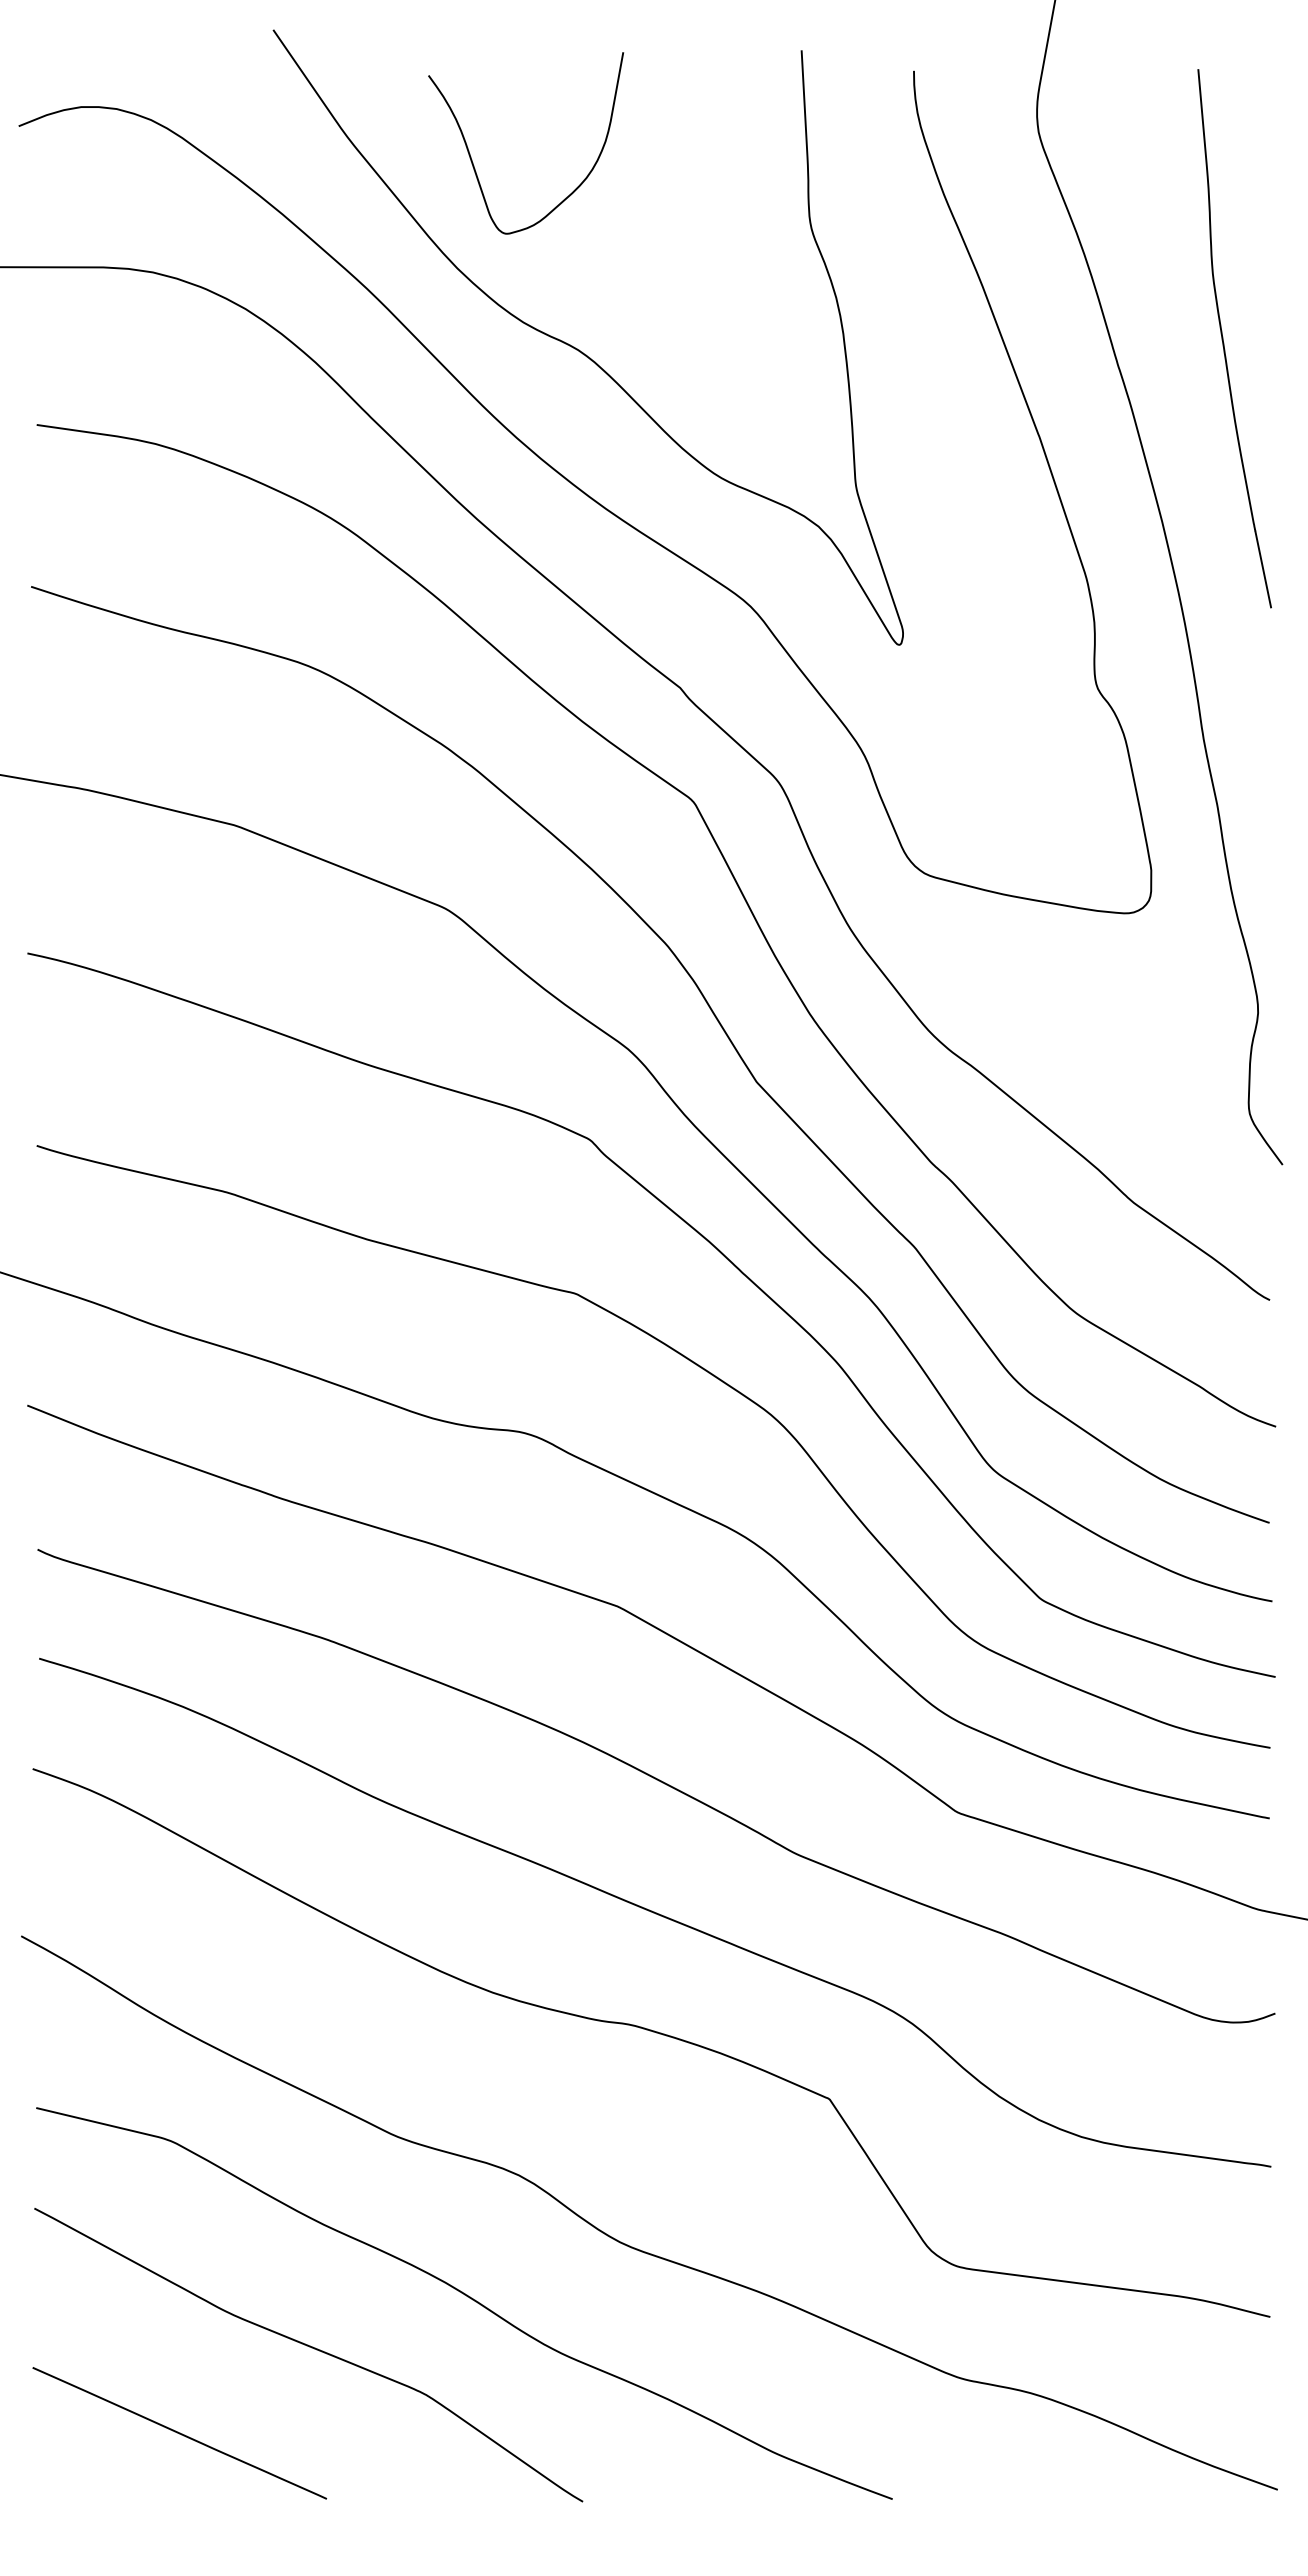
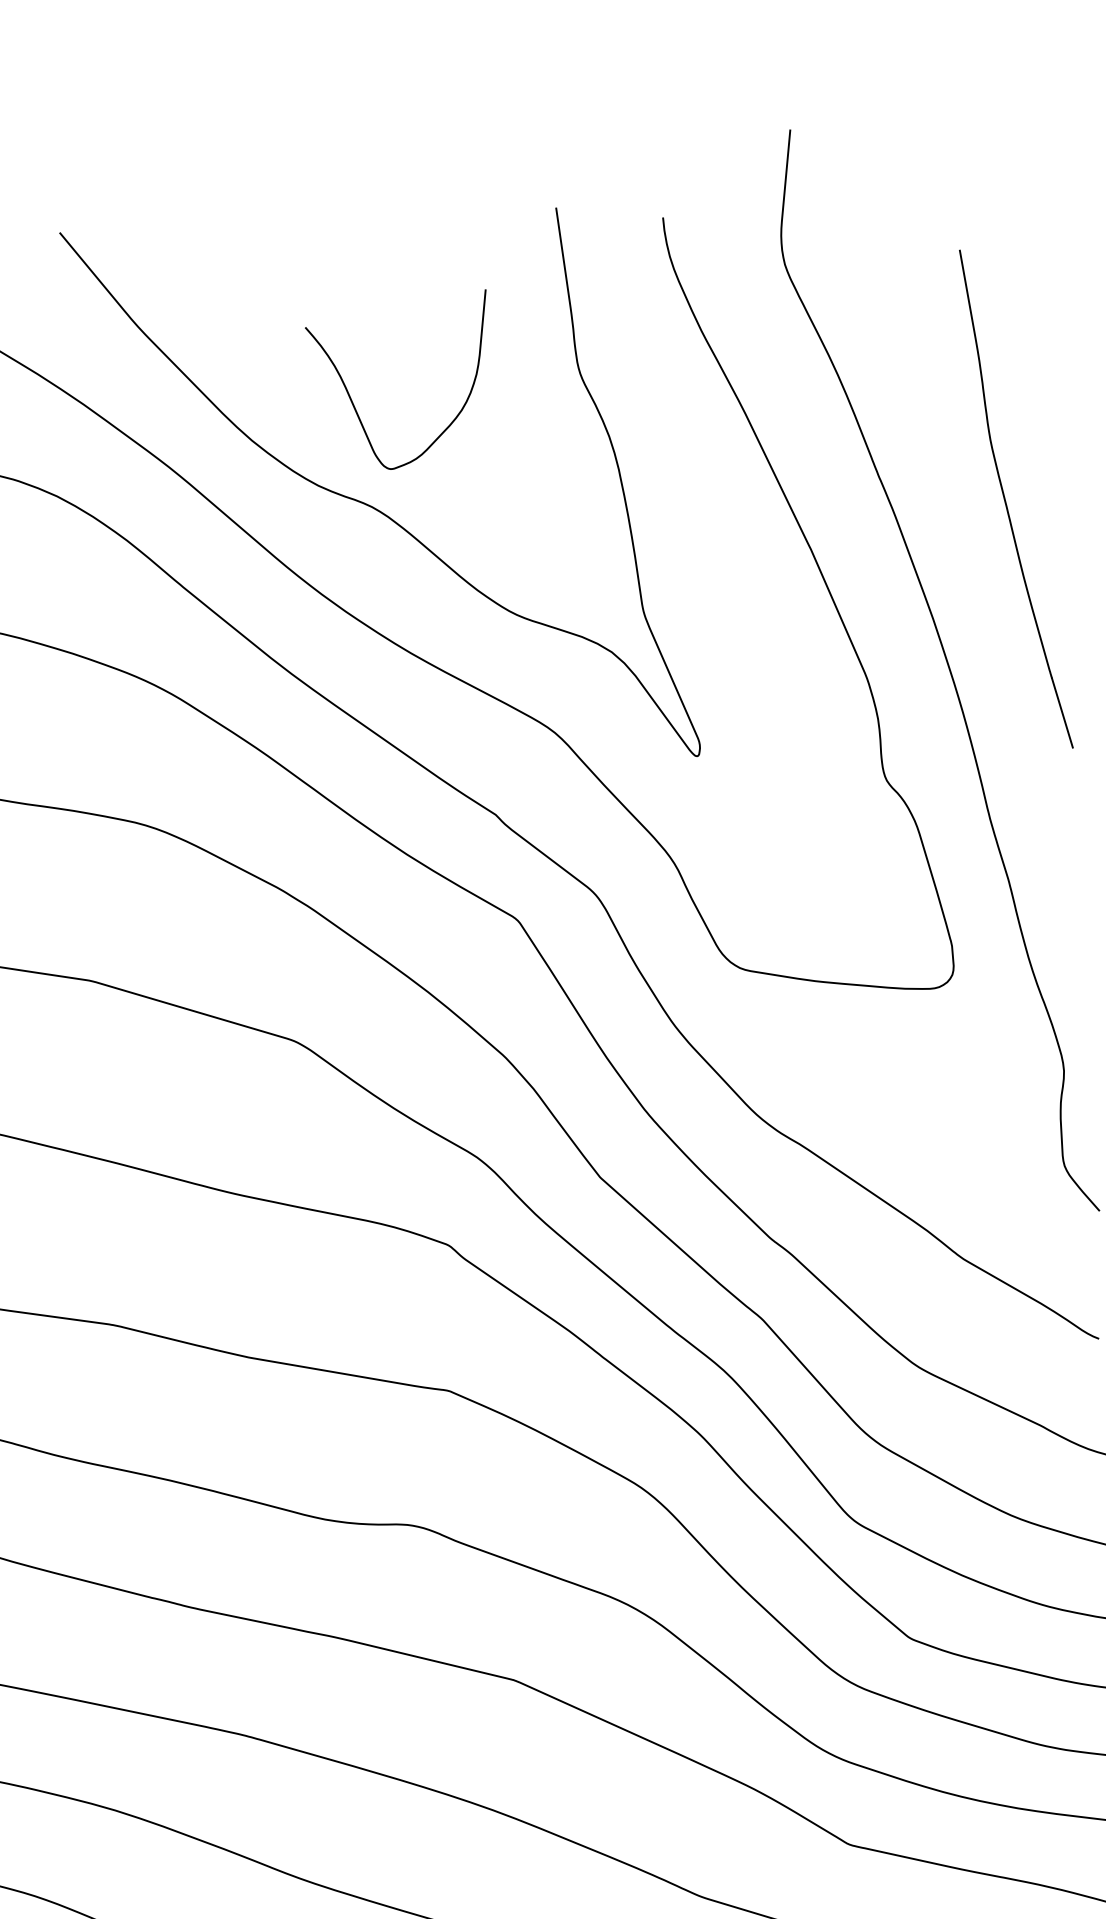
curve: (473, 162) -> (354, 405), moved
curve: (1223, 338) -> (1005, 499), moved

